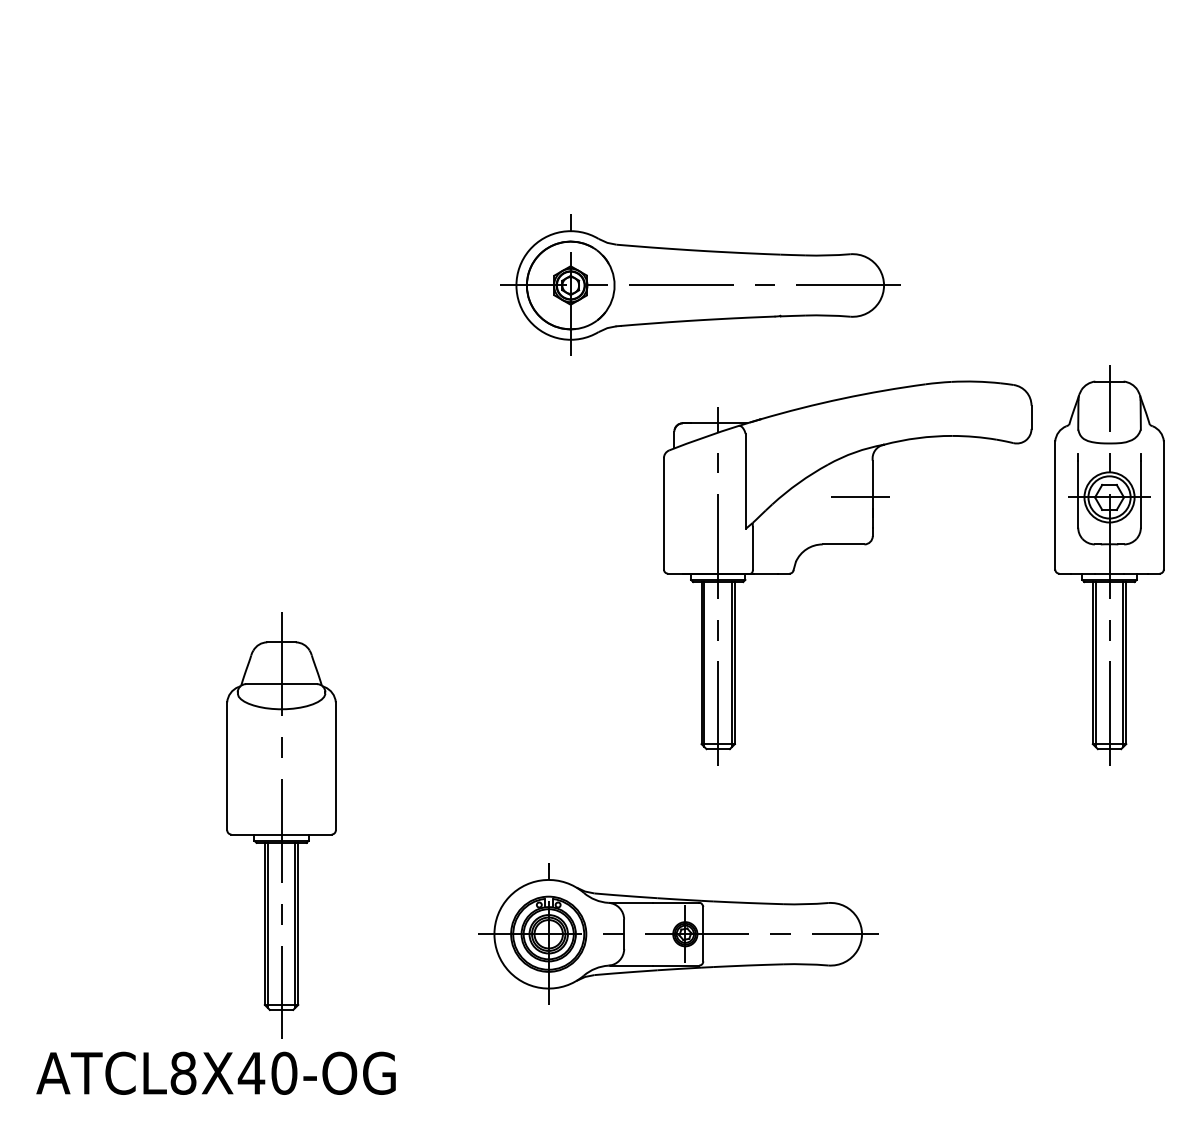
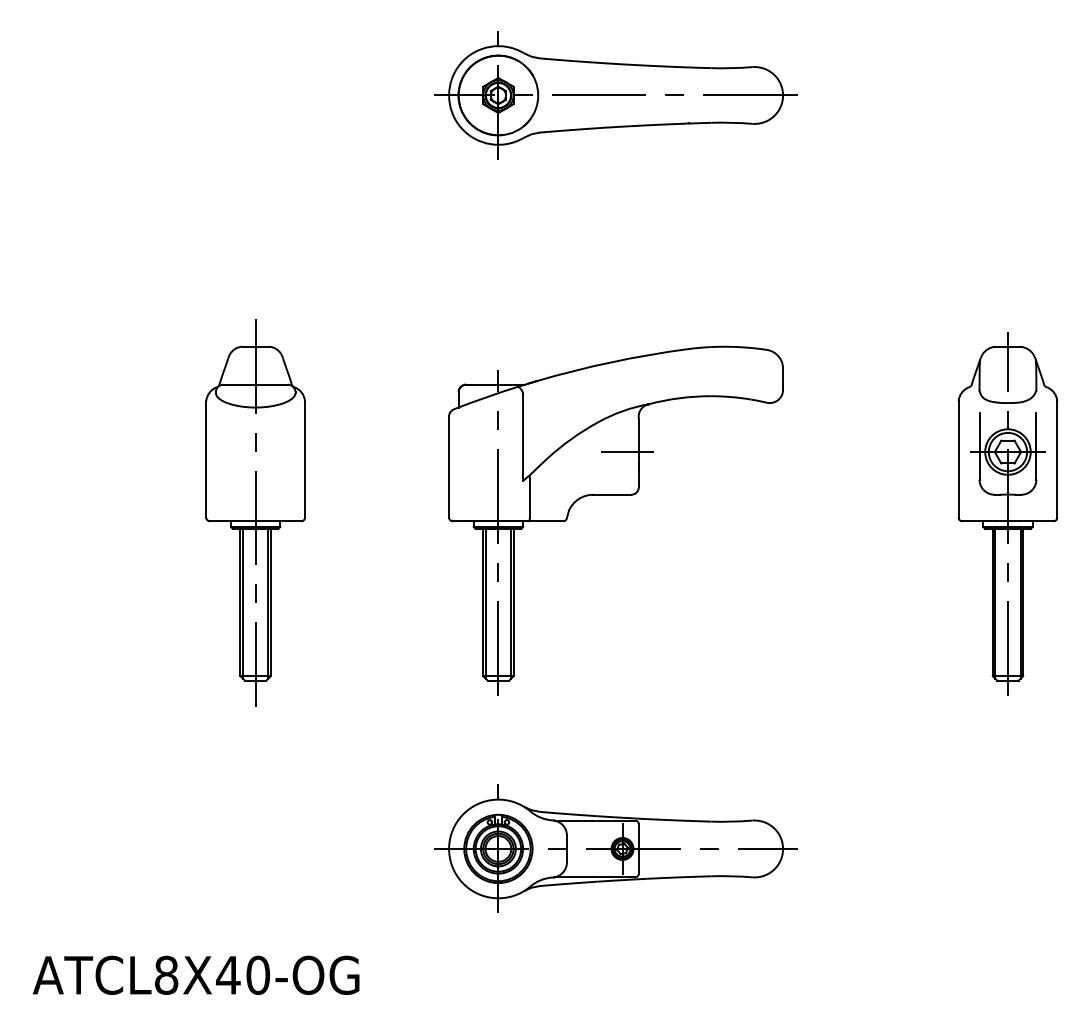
part: (699, 285) -> (615, 95), moved
part: (847, 545) -> (615, 495), moved
part: (281, 824) -> (255, 512), moved

